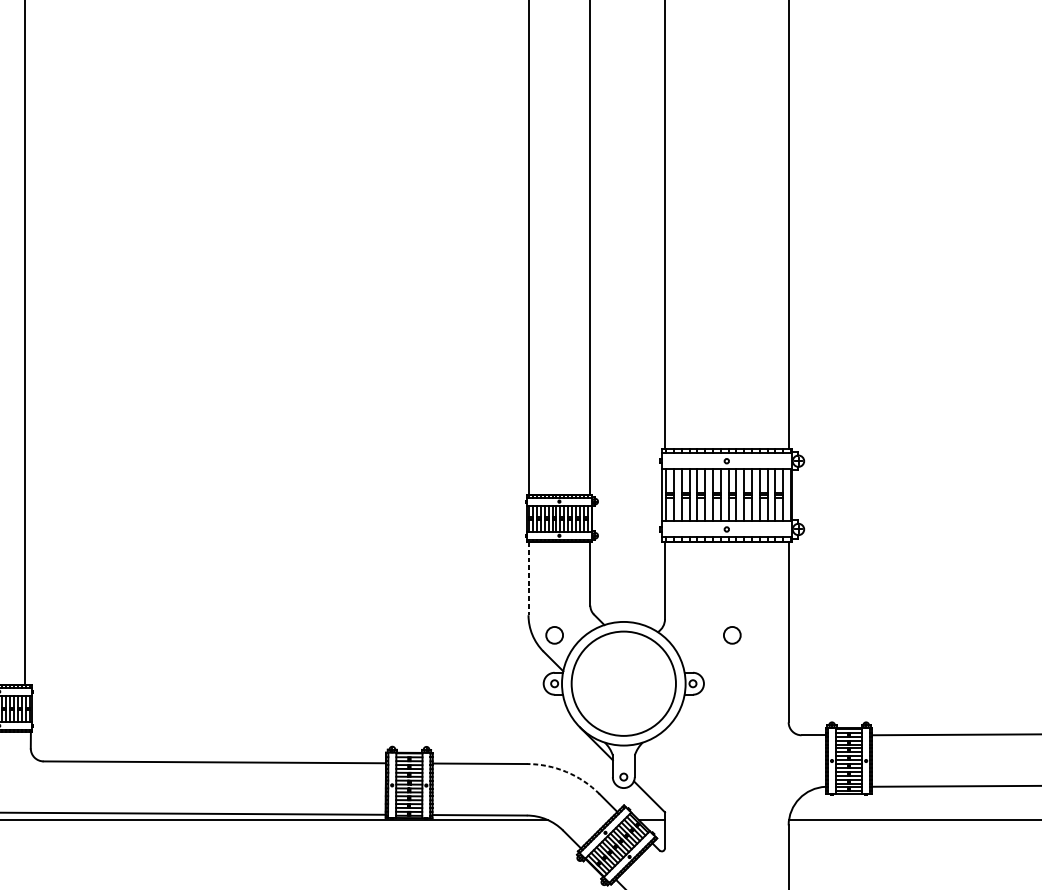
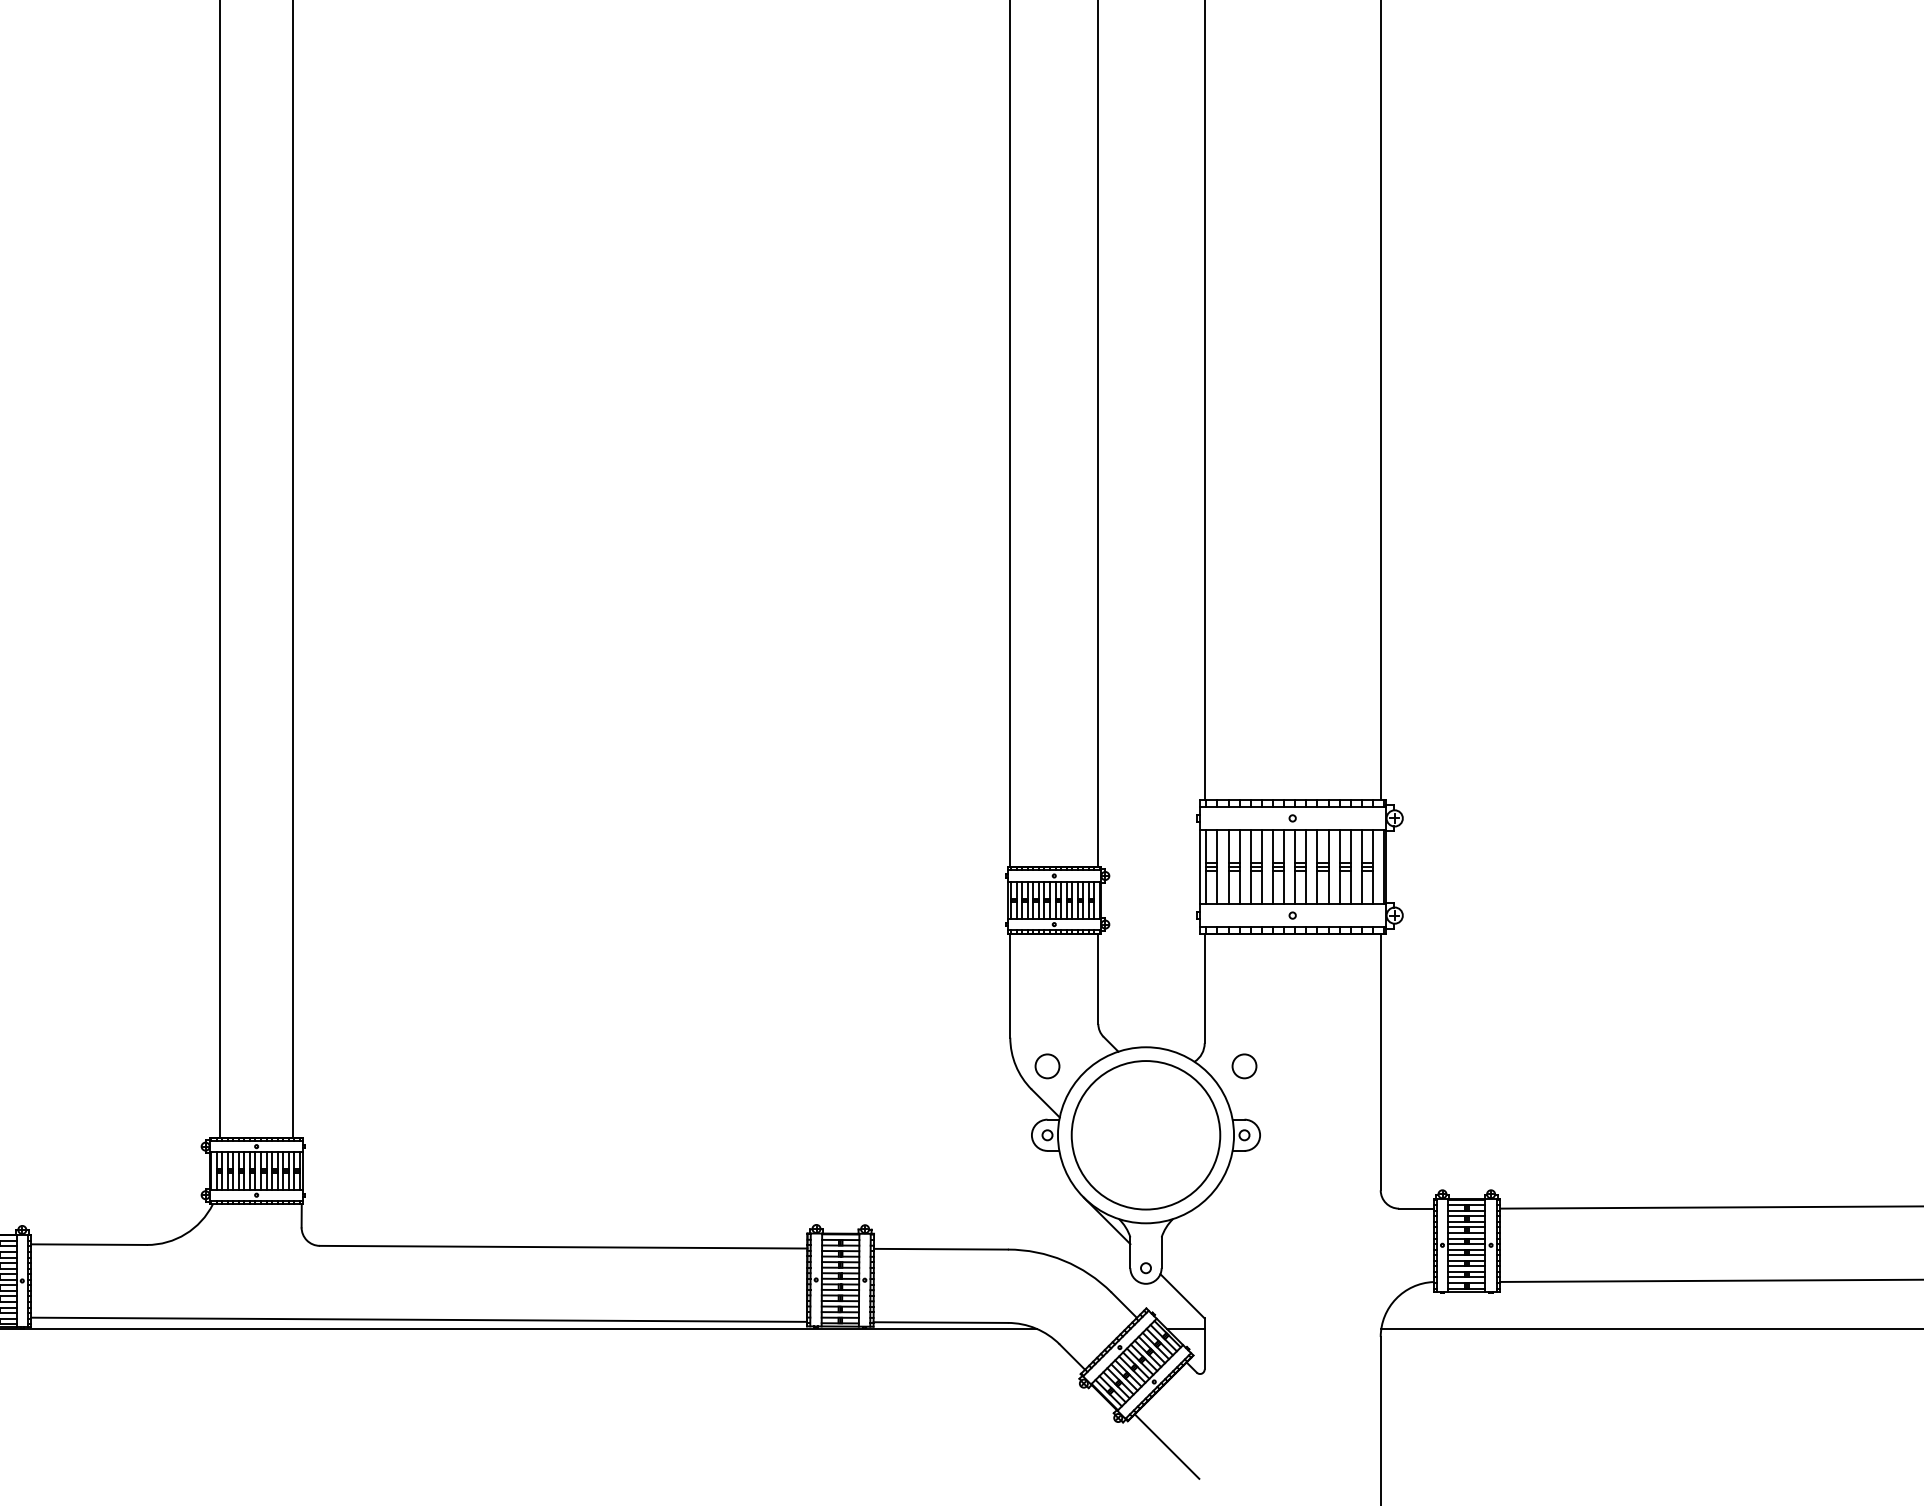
line: (528, 579) -> (1010, 986), dashed -> solid
circle: (732, 635) -> (1244, 1066), moved
arc: (566, 771) -> (1064, 1260), dashed -> solid

